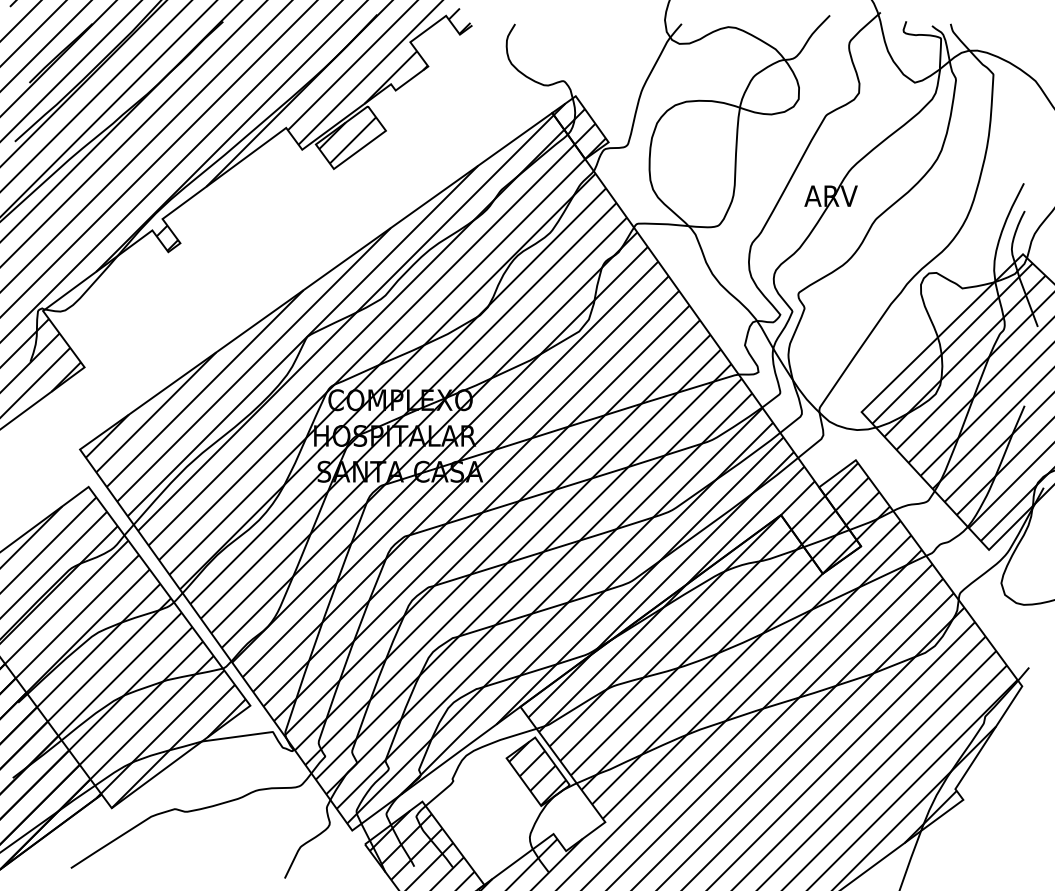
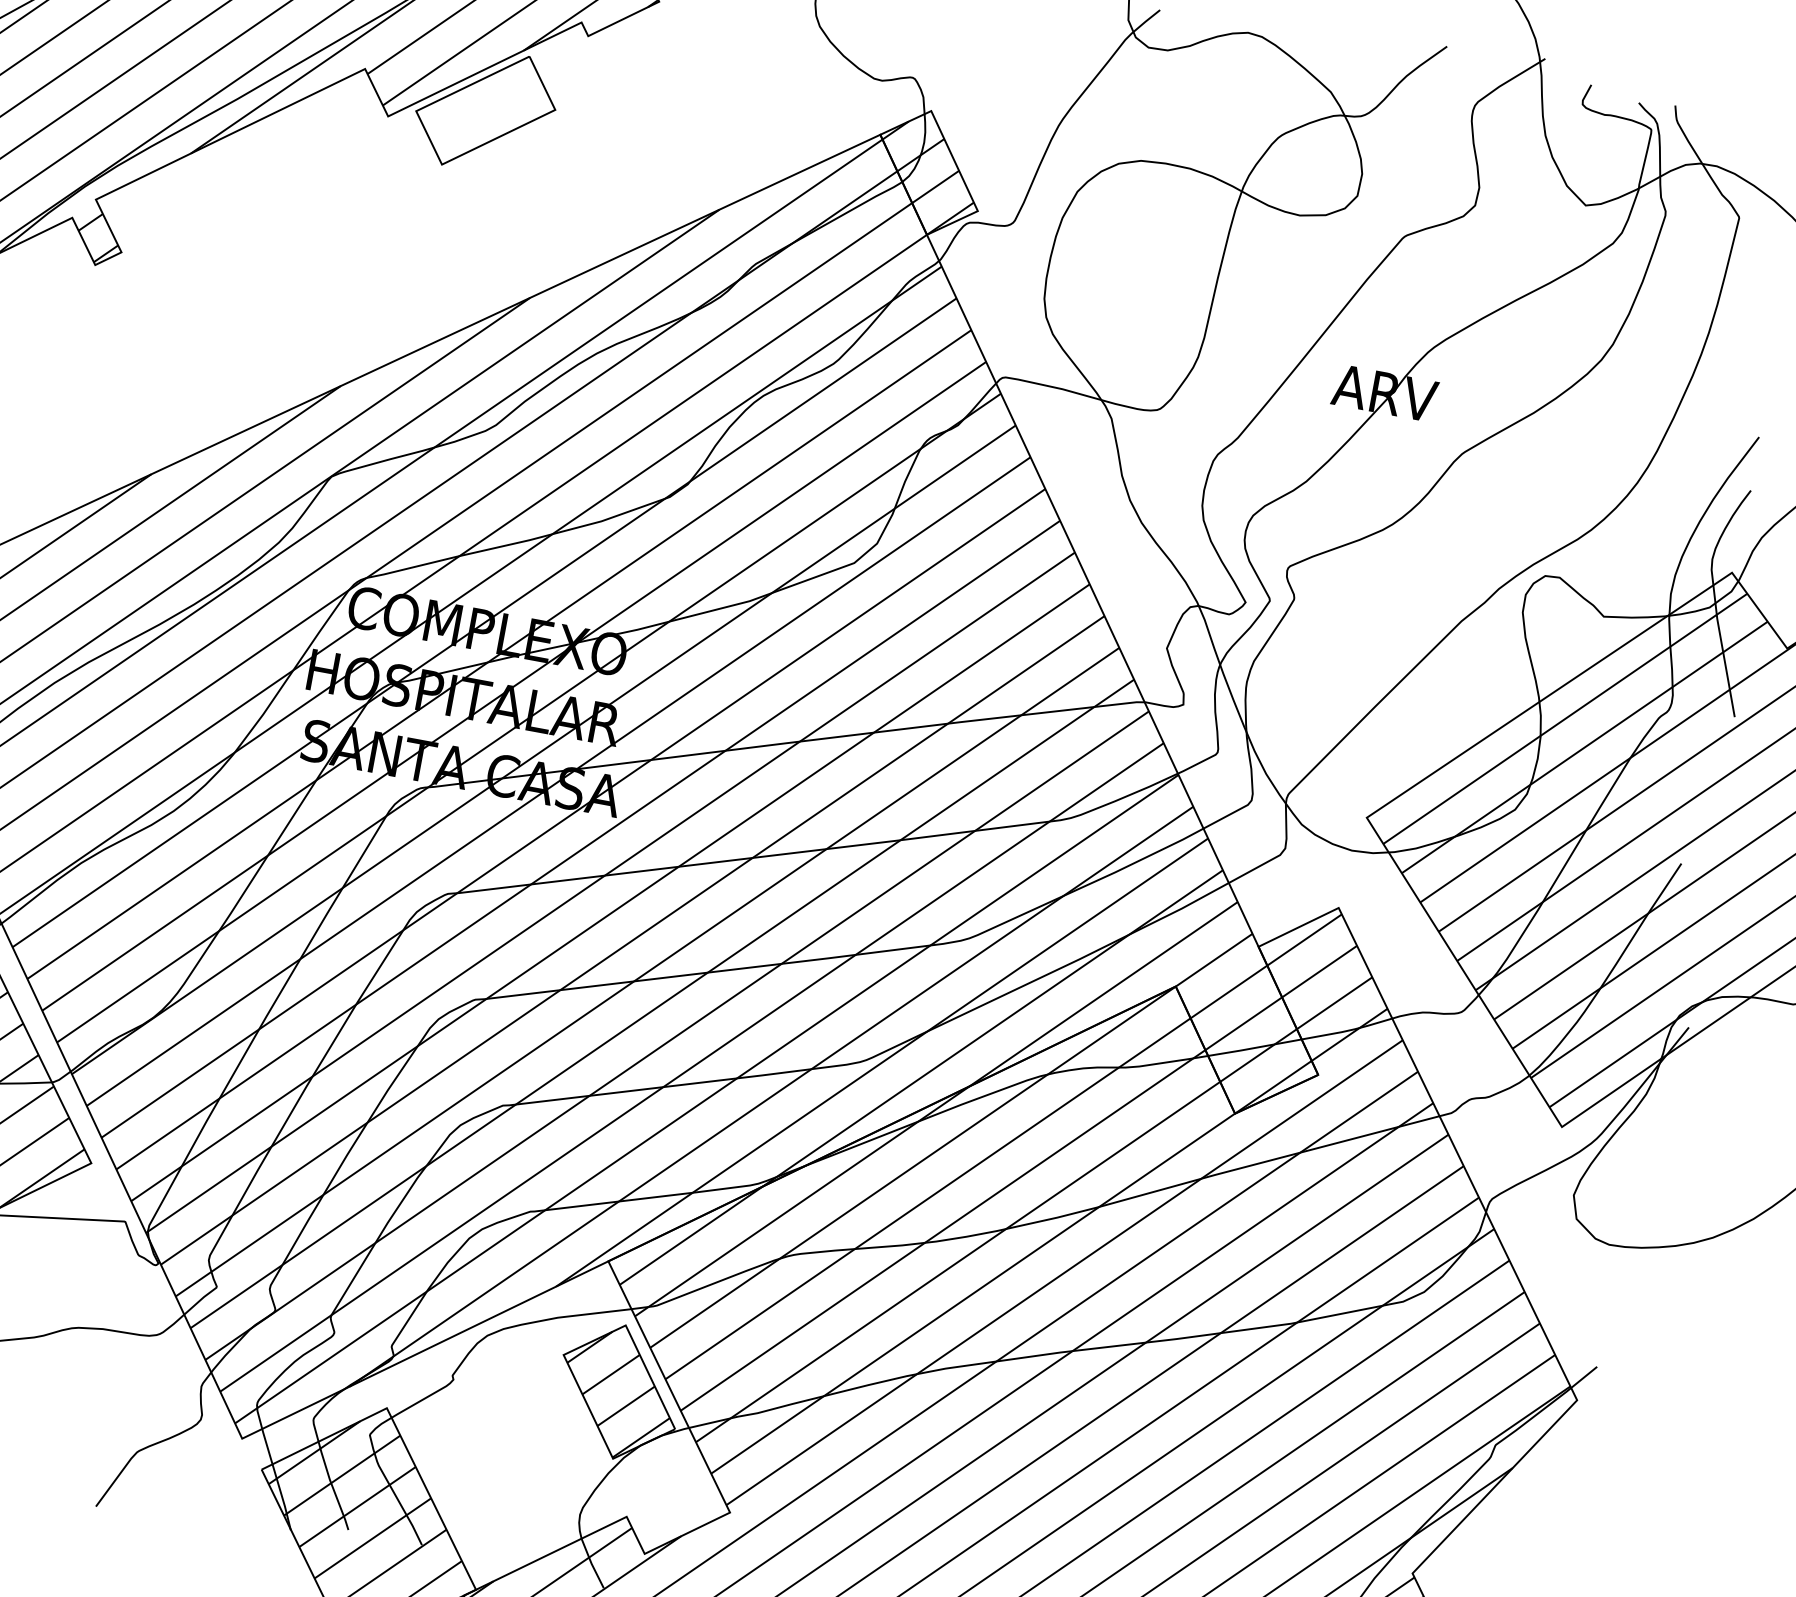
hatch: (347, 140) -> (478, 114), removed

